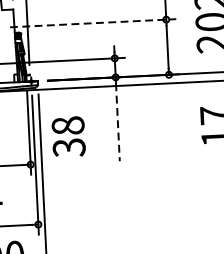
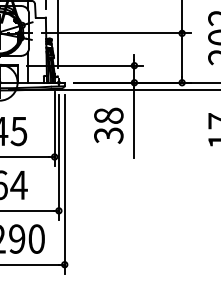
line: (94, 23) -> (117, 33), dashed -> solid
line: (117, 121) -> (134, 122), dashed -> solid
text: (68, 136) -> (108, 125), moved

